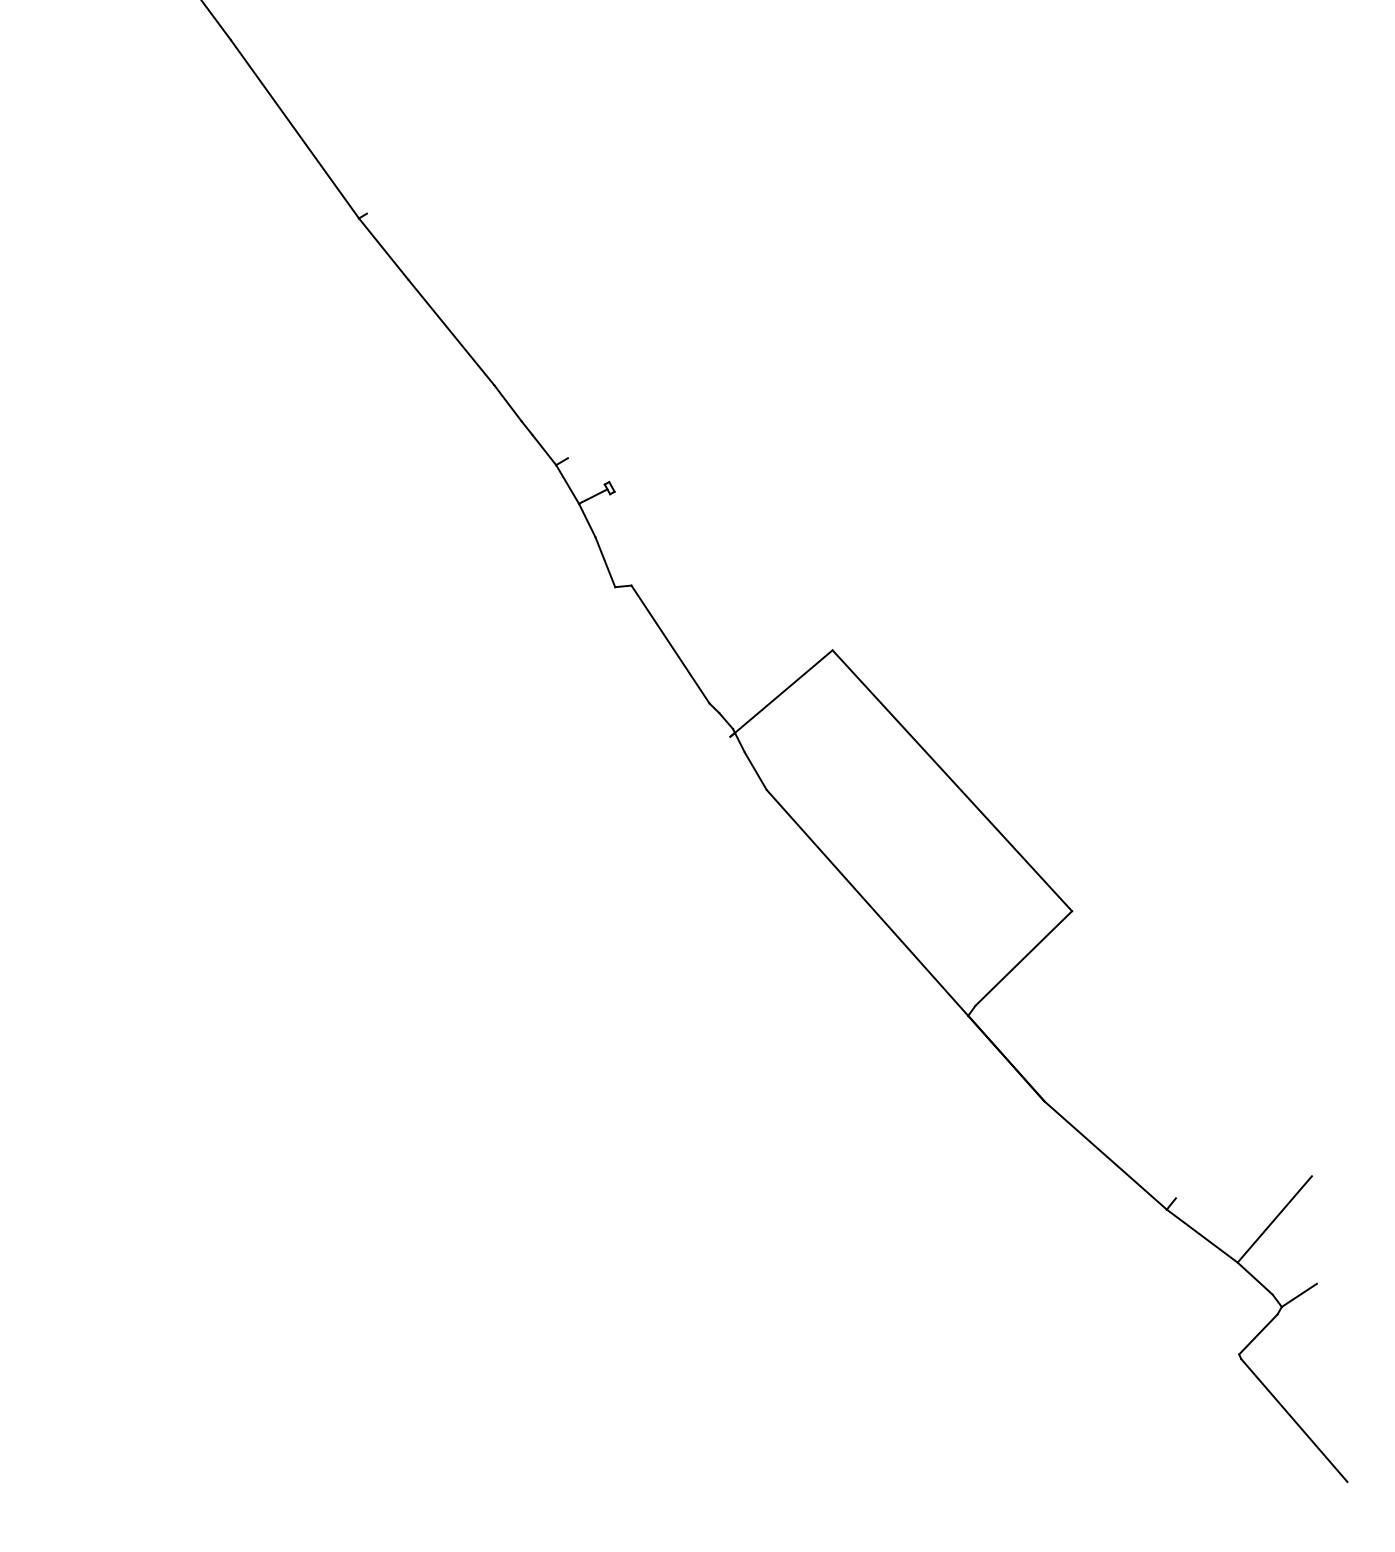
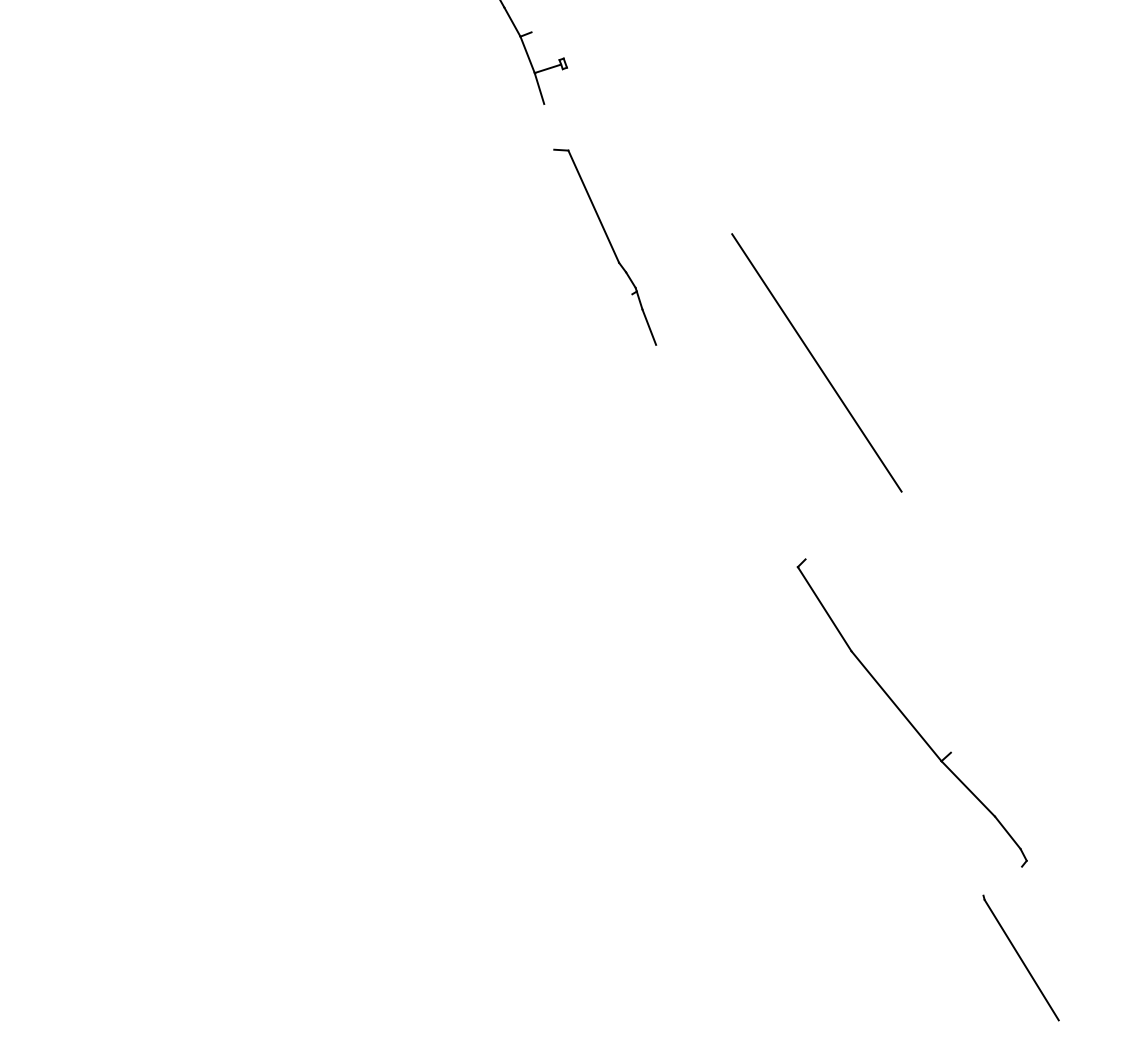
line: (605, 562) -> (549, 127), removed
line: (781, 693) -> (682, 264), removed
line: (905, 945) -> (753, 497), removed
line: (1023, 958) -> (853, 525), removed
line: (1274, 1219) -> (1032, 784), removed
line: (1298, 1294) -> (1042, 852), removed
line: (1258, 1334) -> (1002, 881), removed

